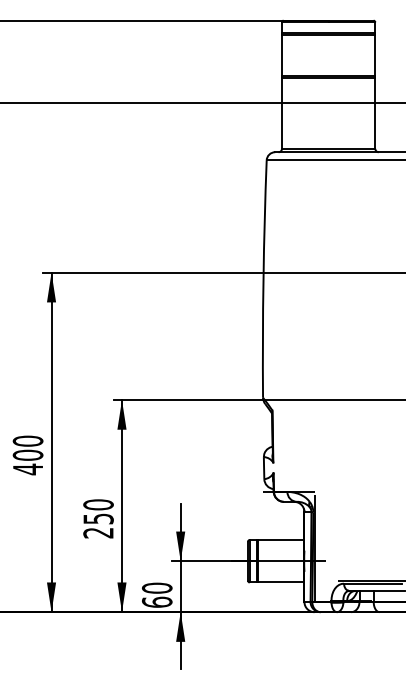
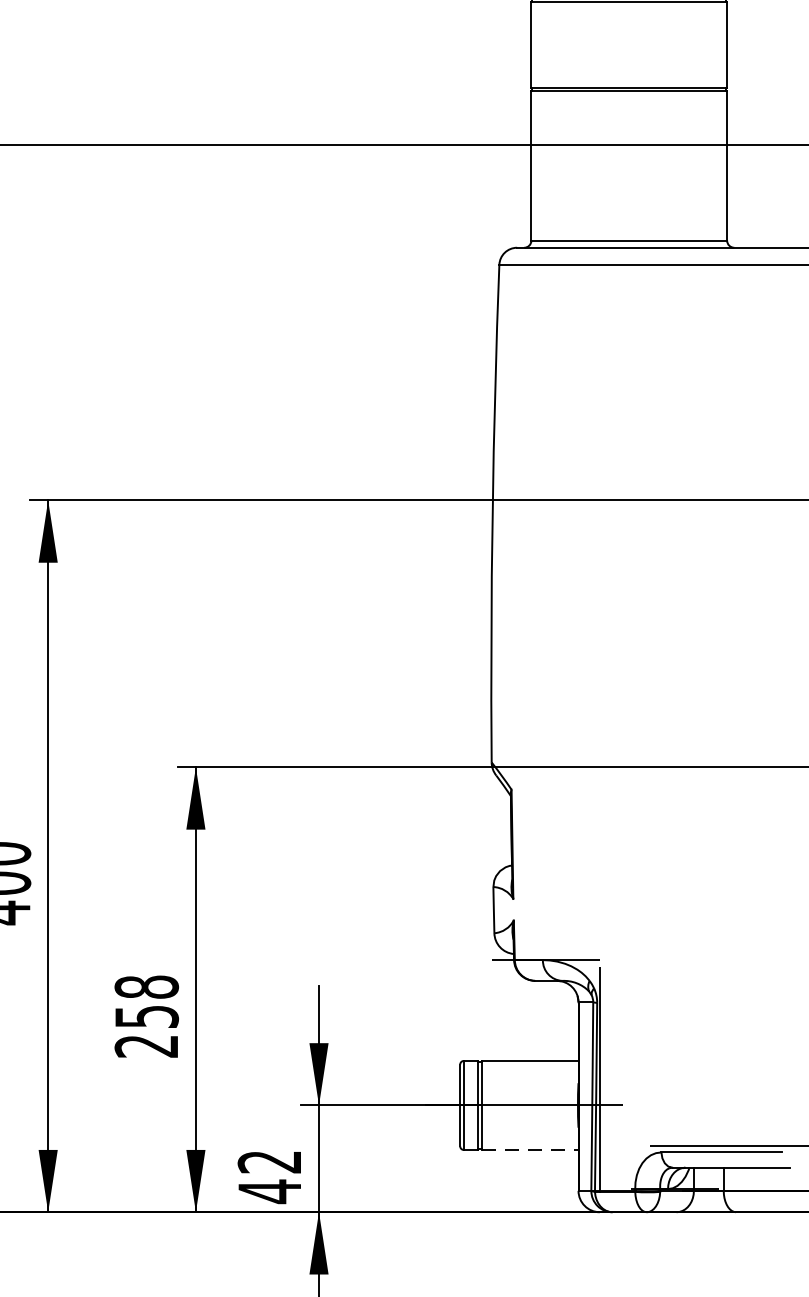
text: (98, 504) -> (146, 986), 250 -> 258
line: (281, 582) -> (530, 1149), solid -> dashed
text: (156, 595) -> (268, 1177), 60 -> 42

